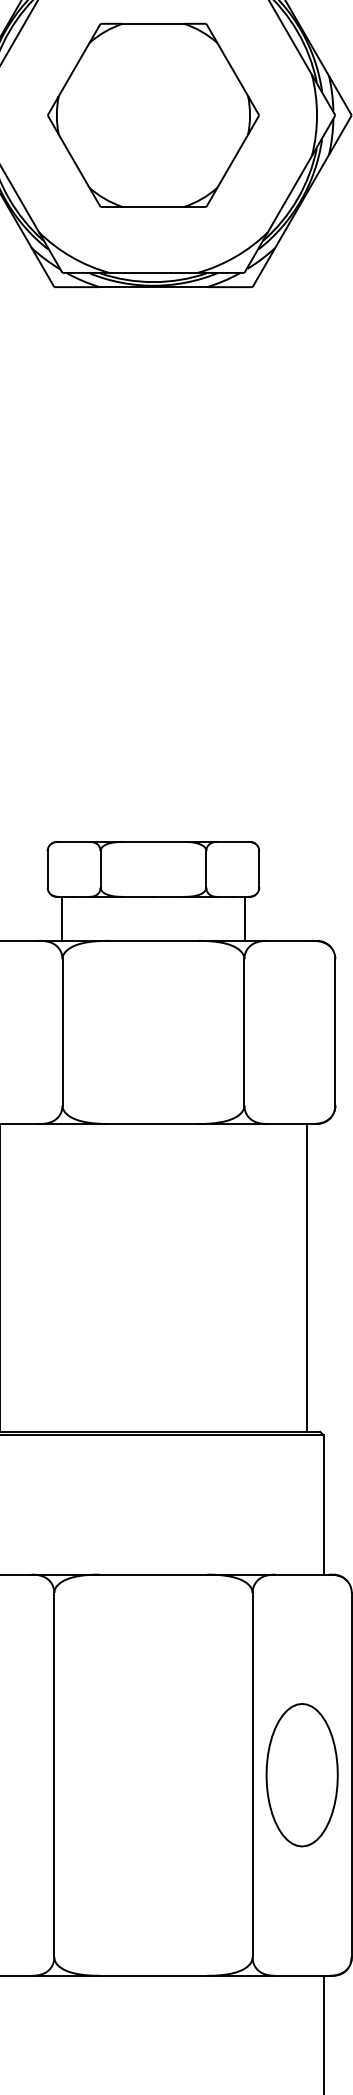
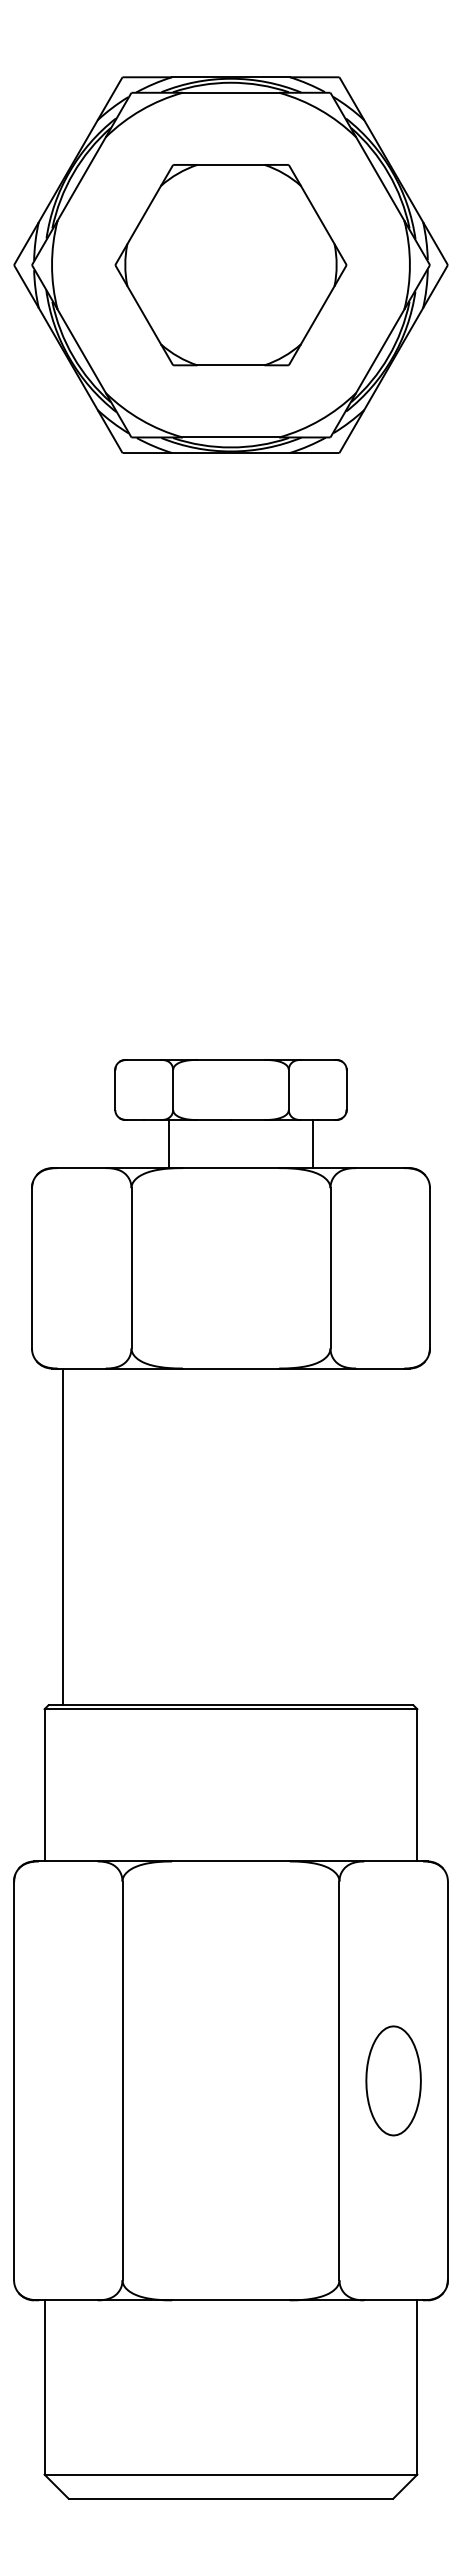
line: (61, 919) -> (168, 1144), moved
line: (245, 919) -> (313, 1144), moved
line: (307, 1277) -> (399, 1536), removed
part: (302, 1774) -> (393, 2080), size x0.7

